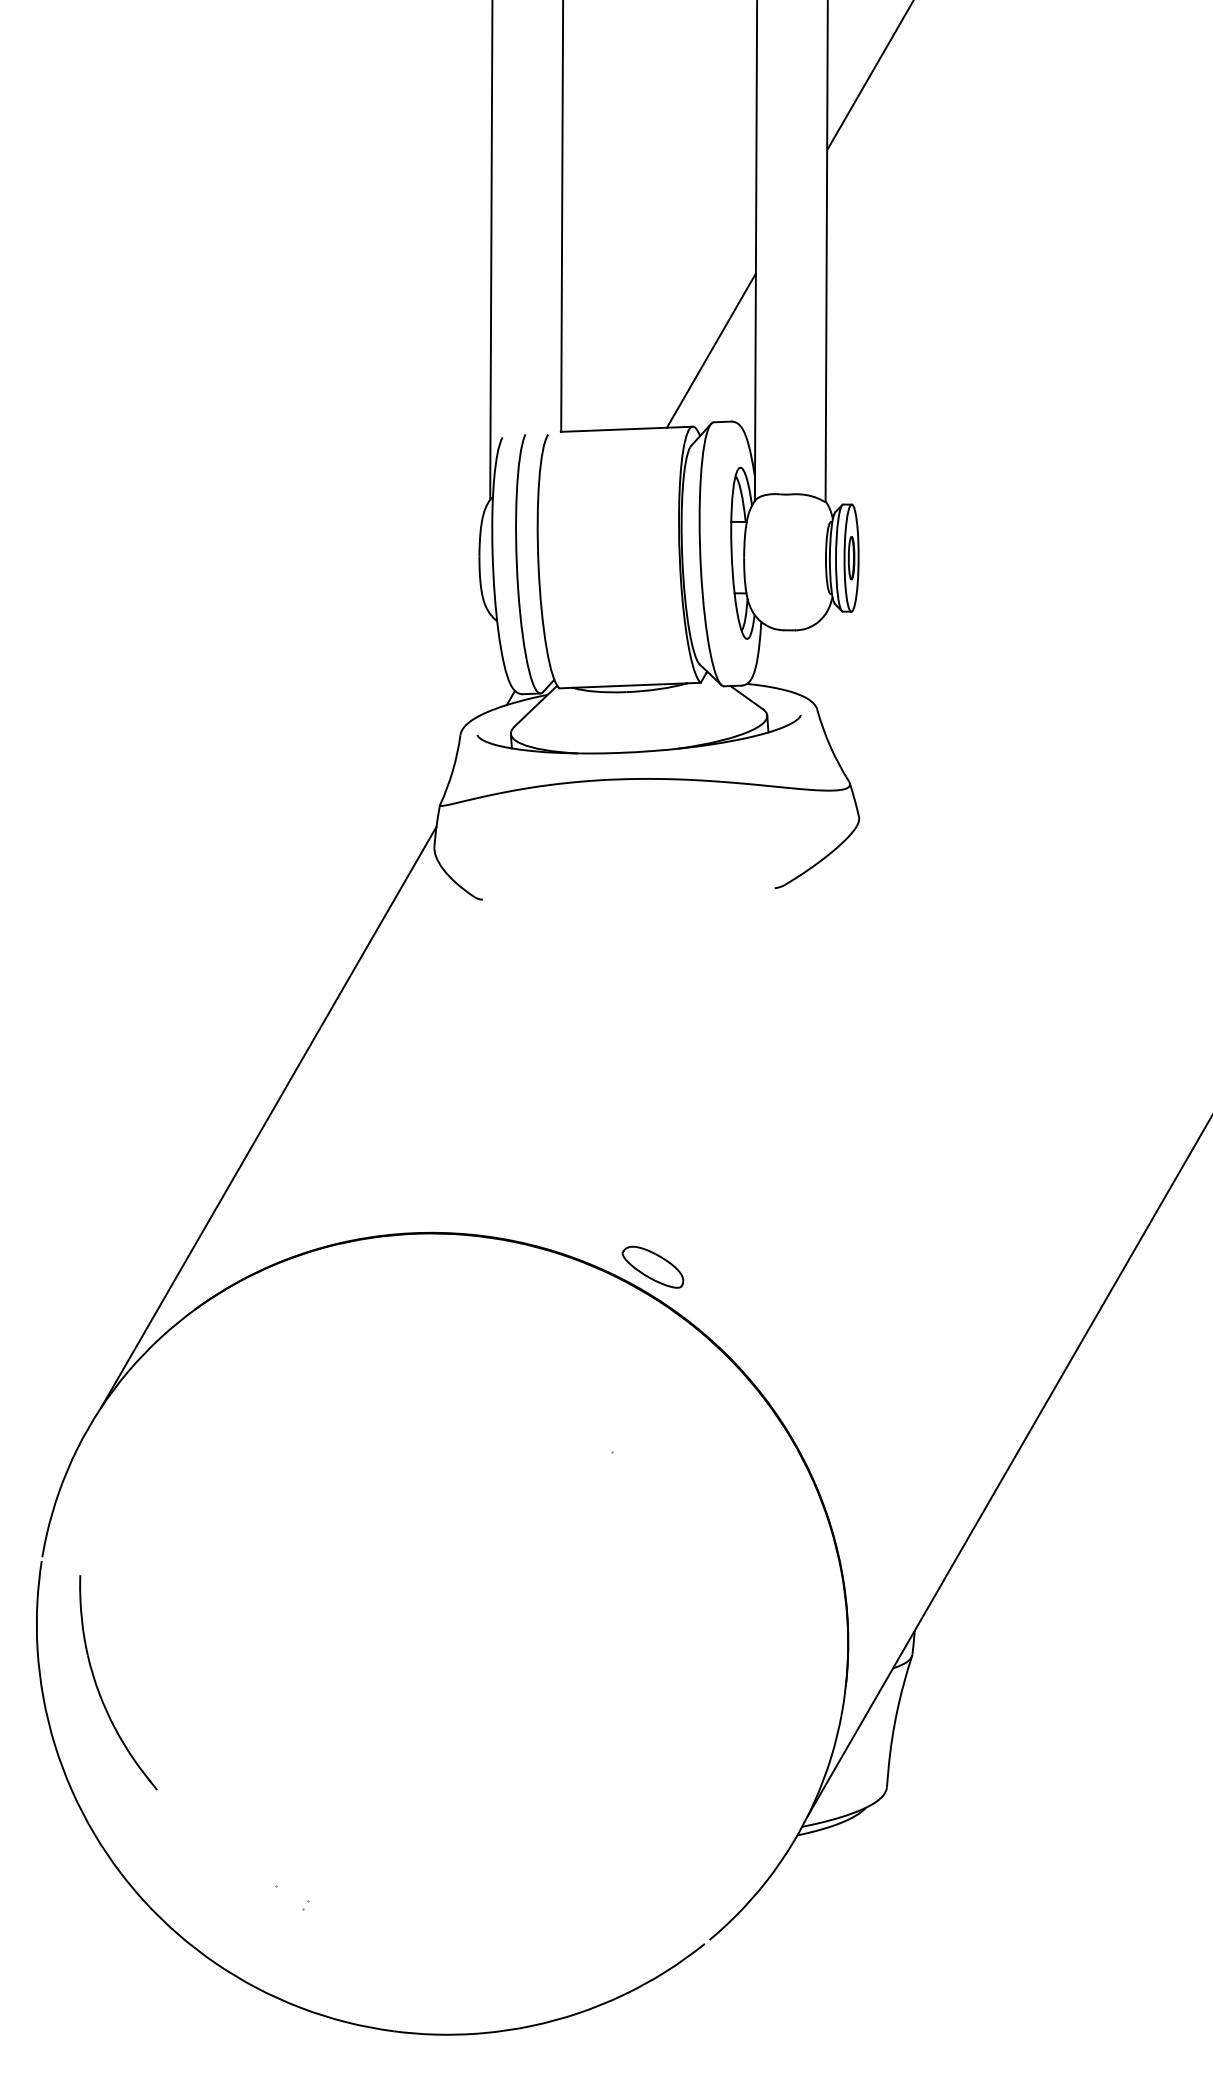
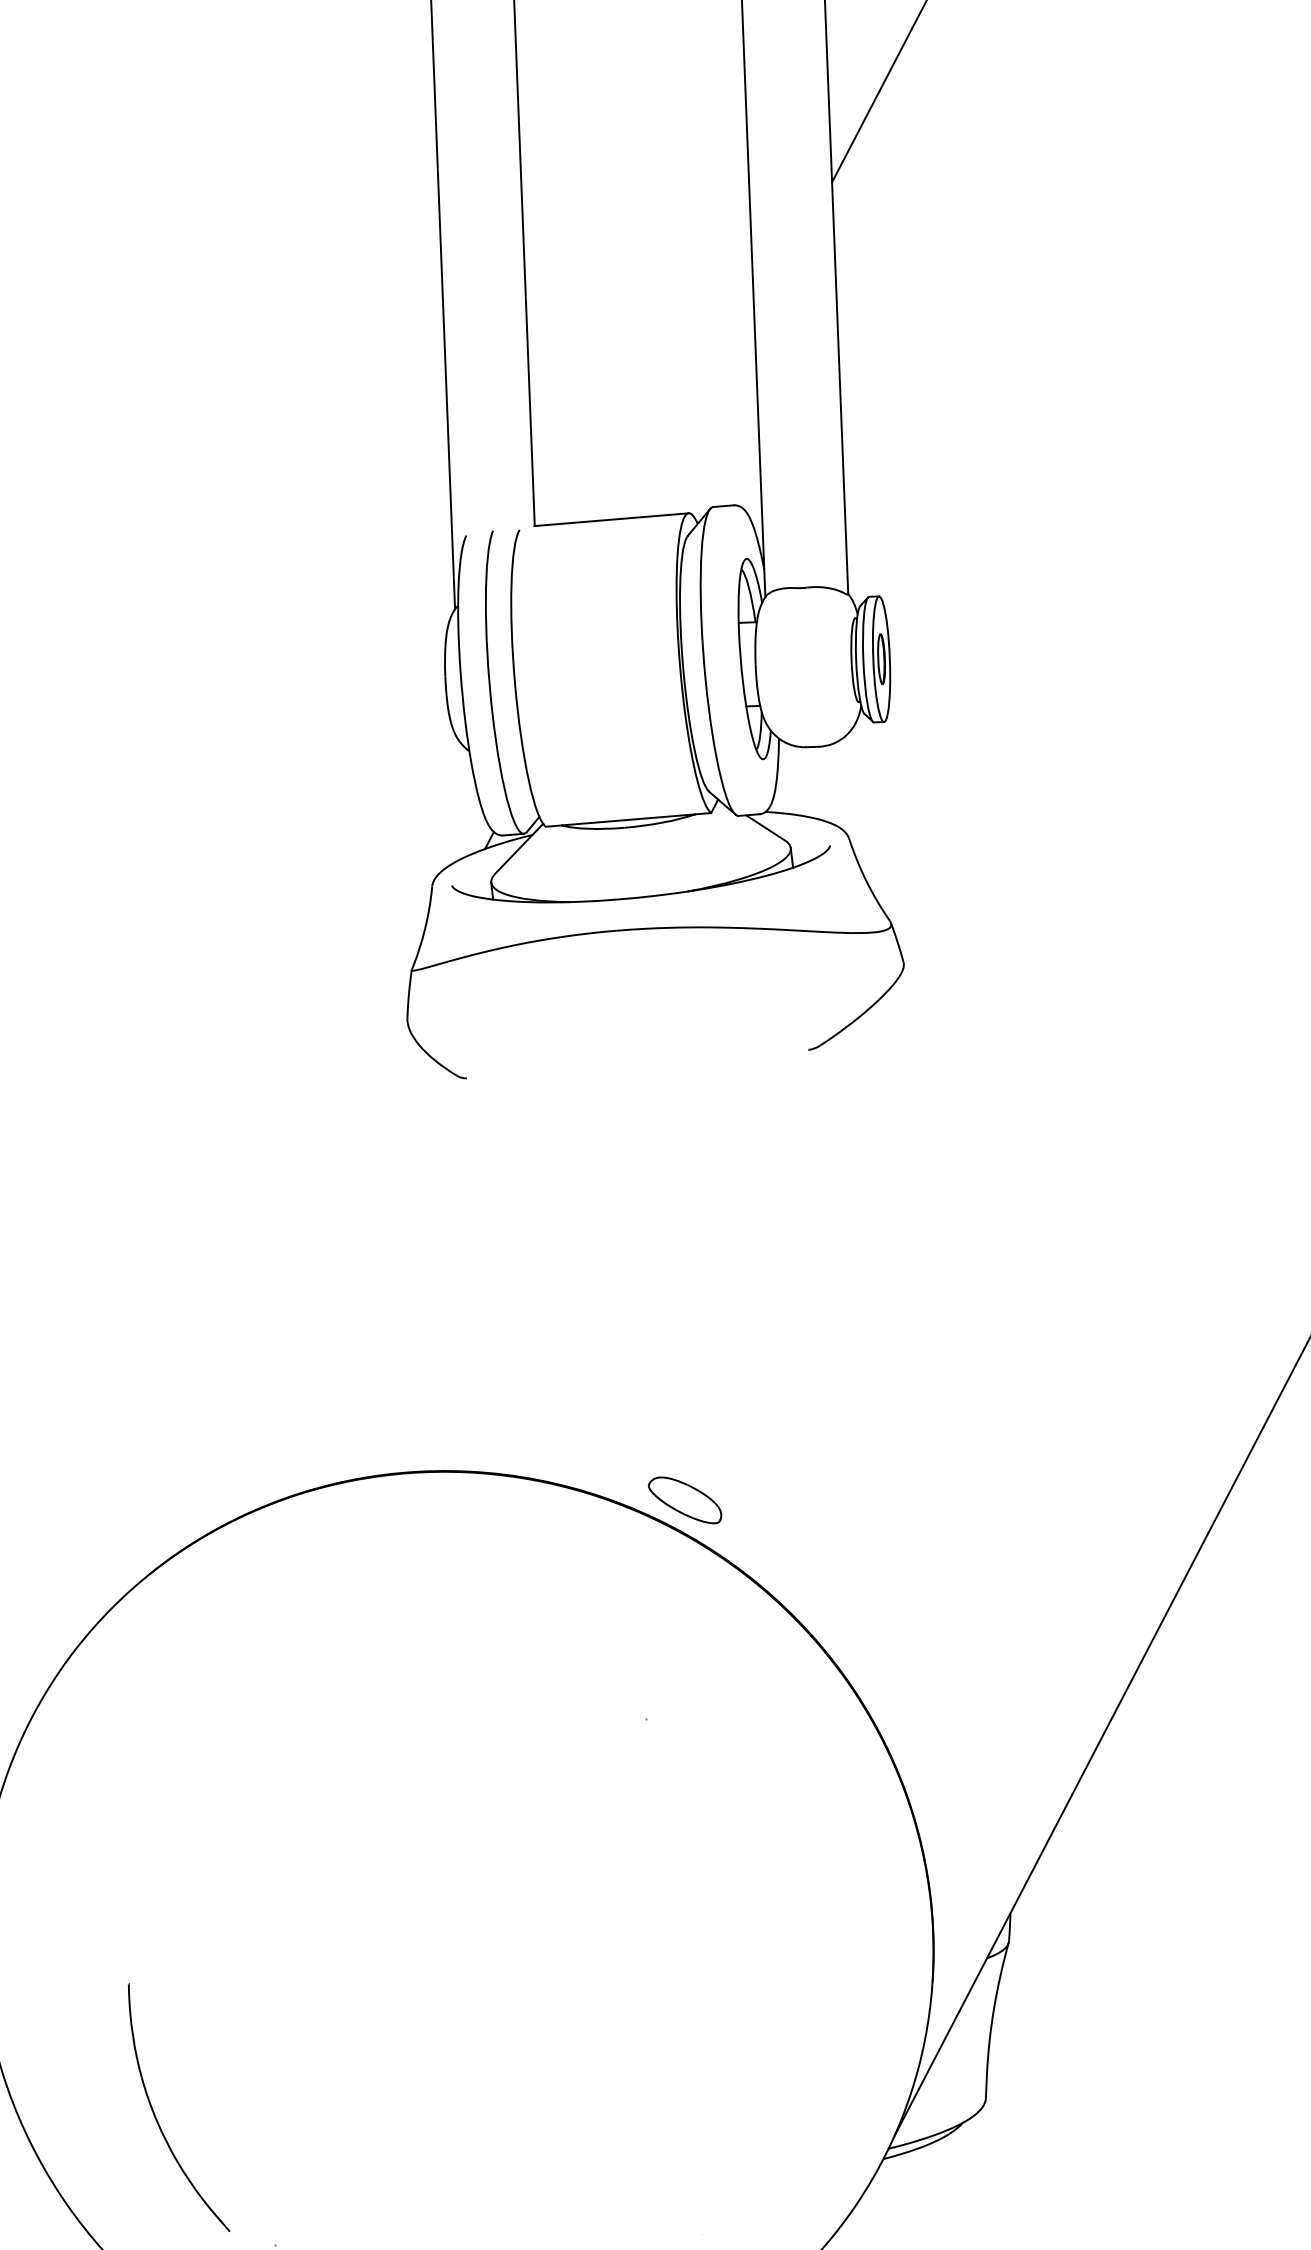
line: (710, 350) -> (705, 423), removed
line: (268, 1116) -> (226, 1343), removed
part: (98, 1687) -> (155, 2114), moved

